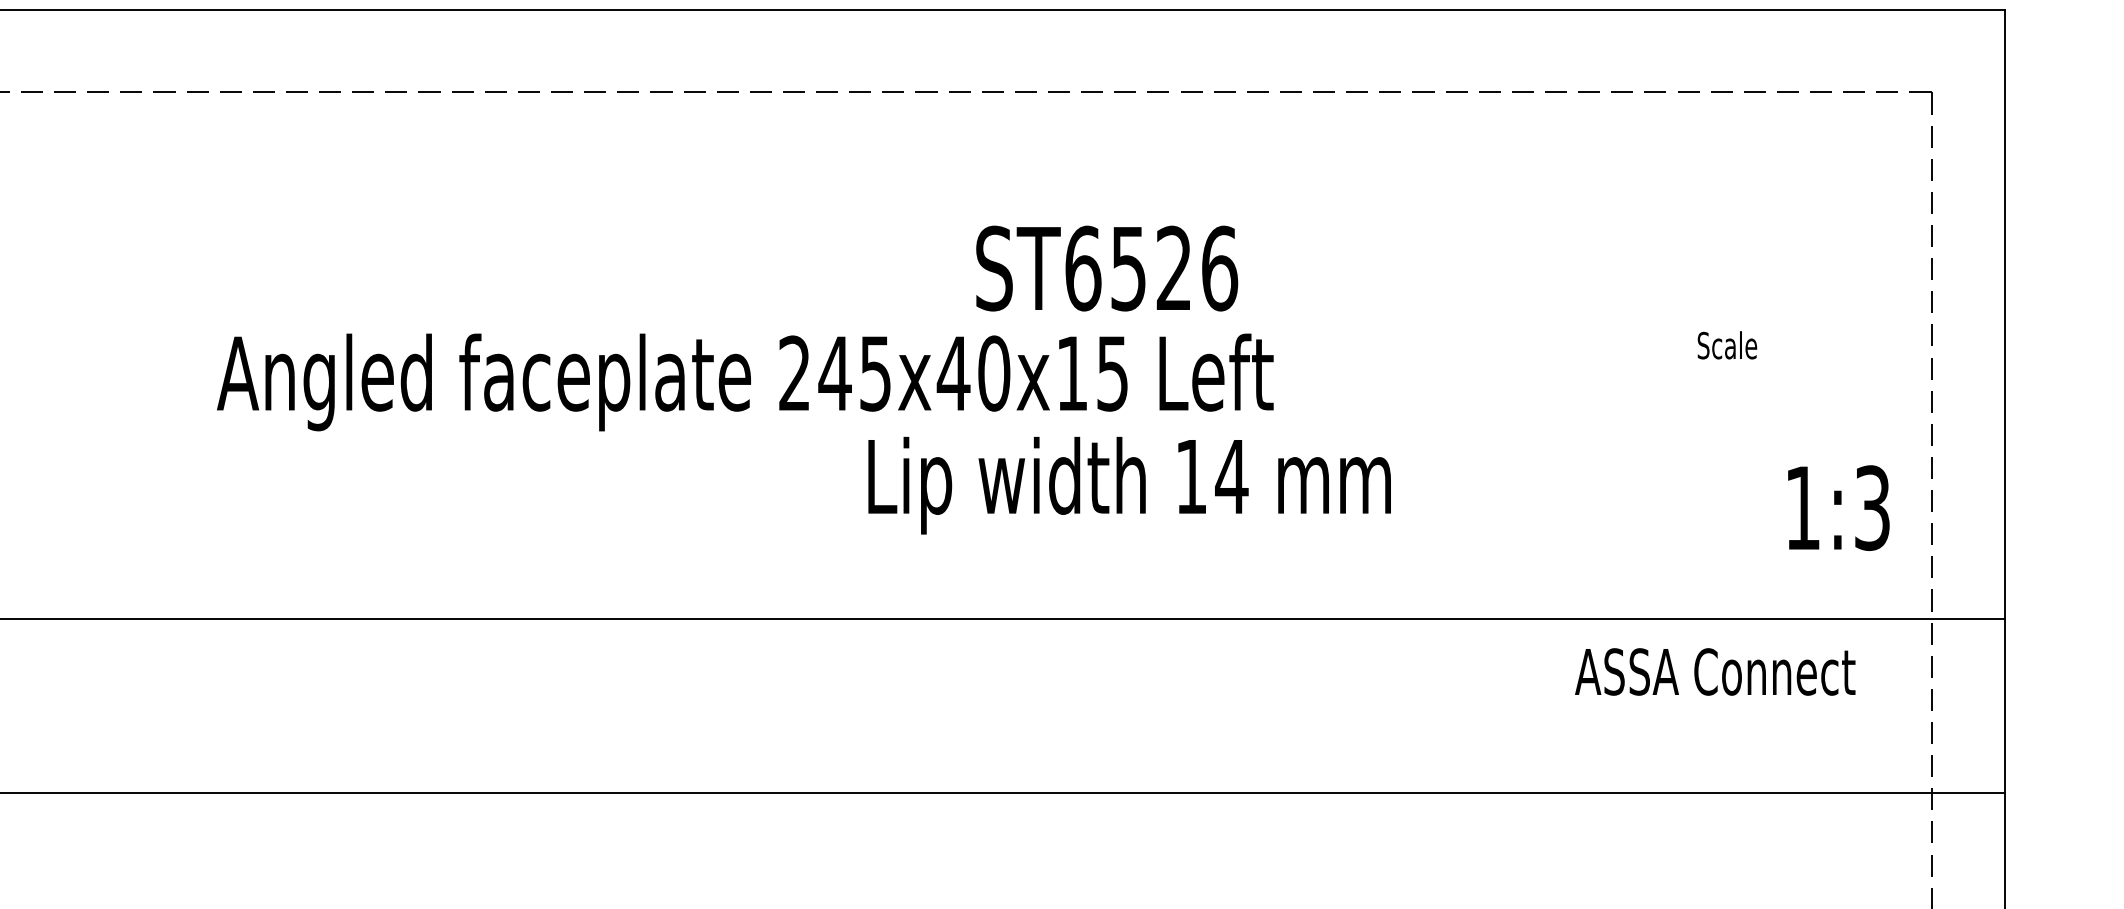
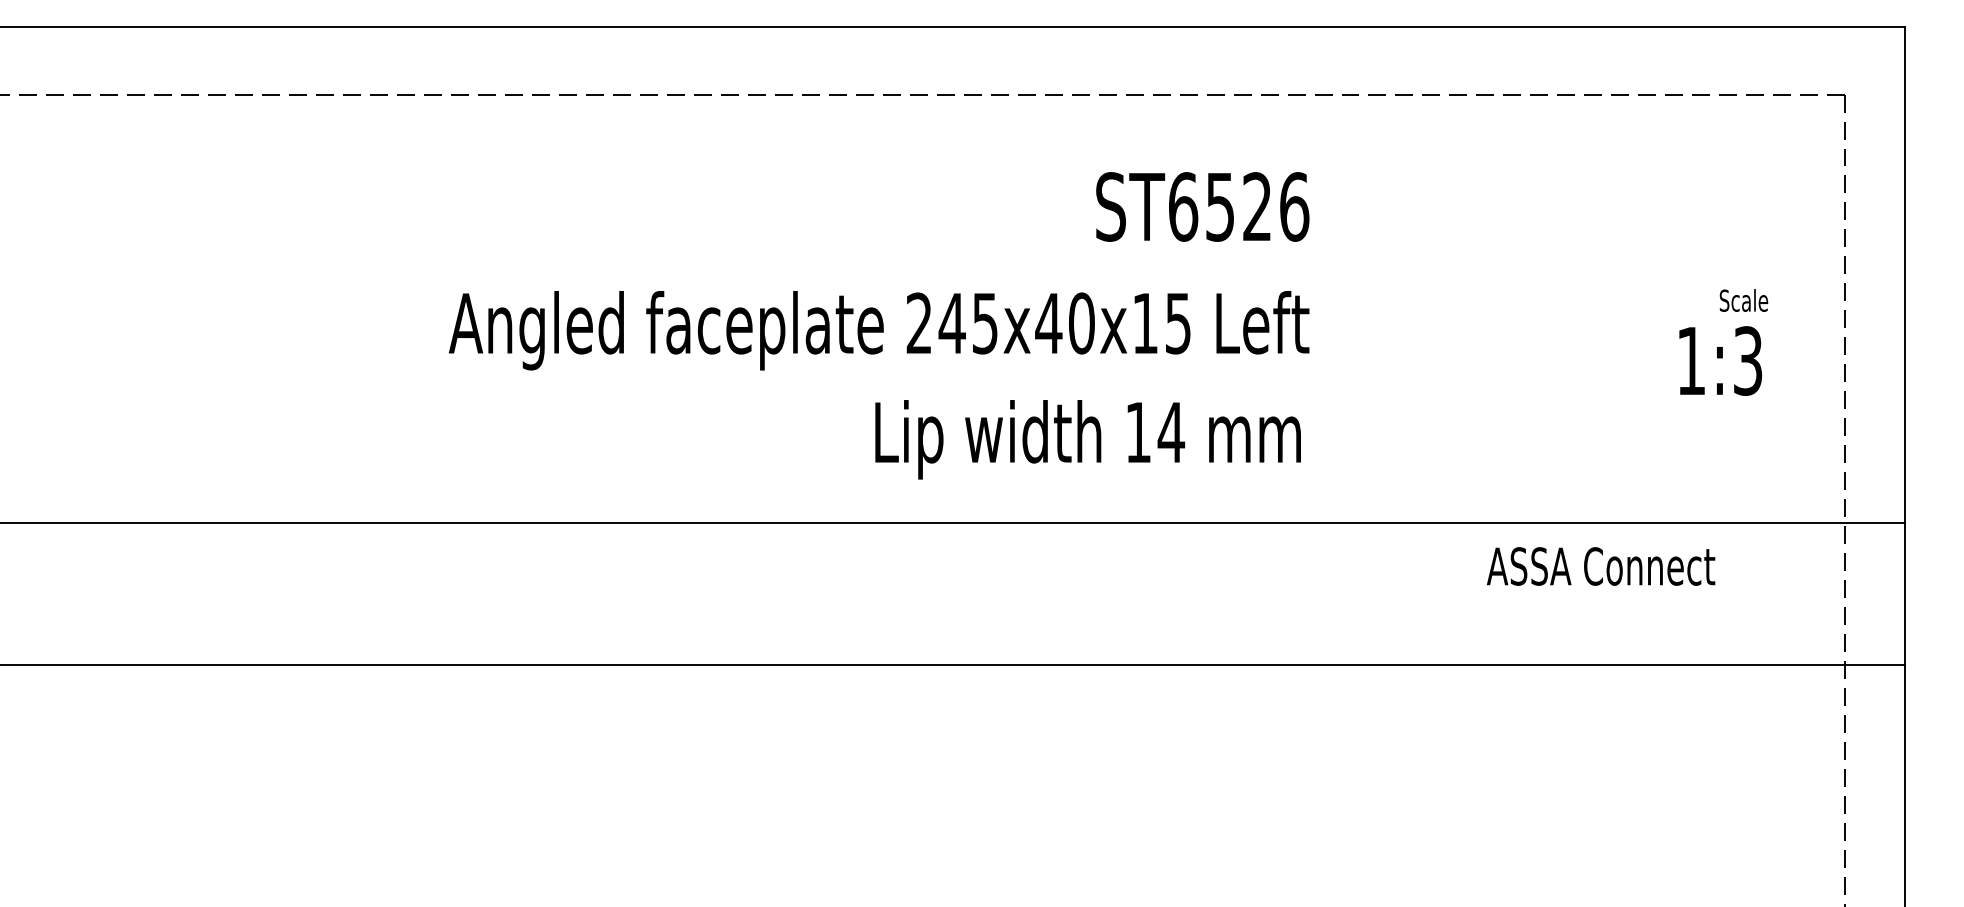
text: (1106, 267) -> (1202, 206), moved
text: (1726, 345) -> (1743, 300), moved
text: (1128, 485) -> (1087, 439), moved
text: (1838, 507) -> (1720, 360), moved
text: (1715, 671) -> (1601, 566), moved

